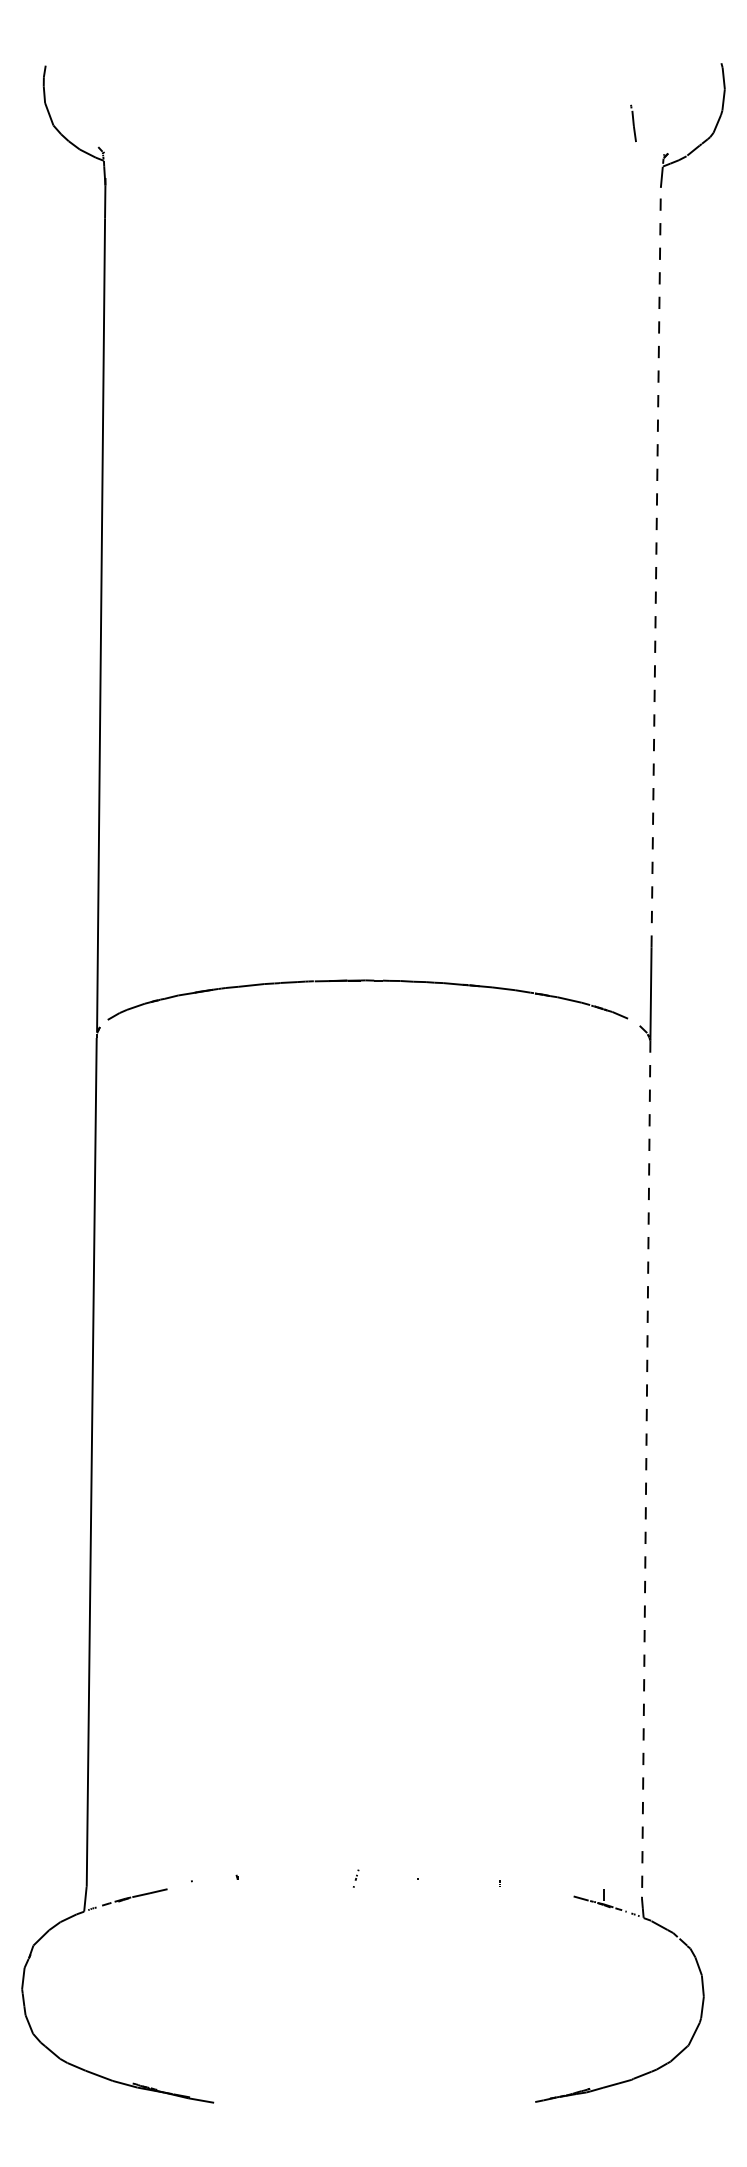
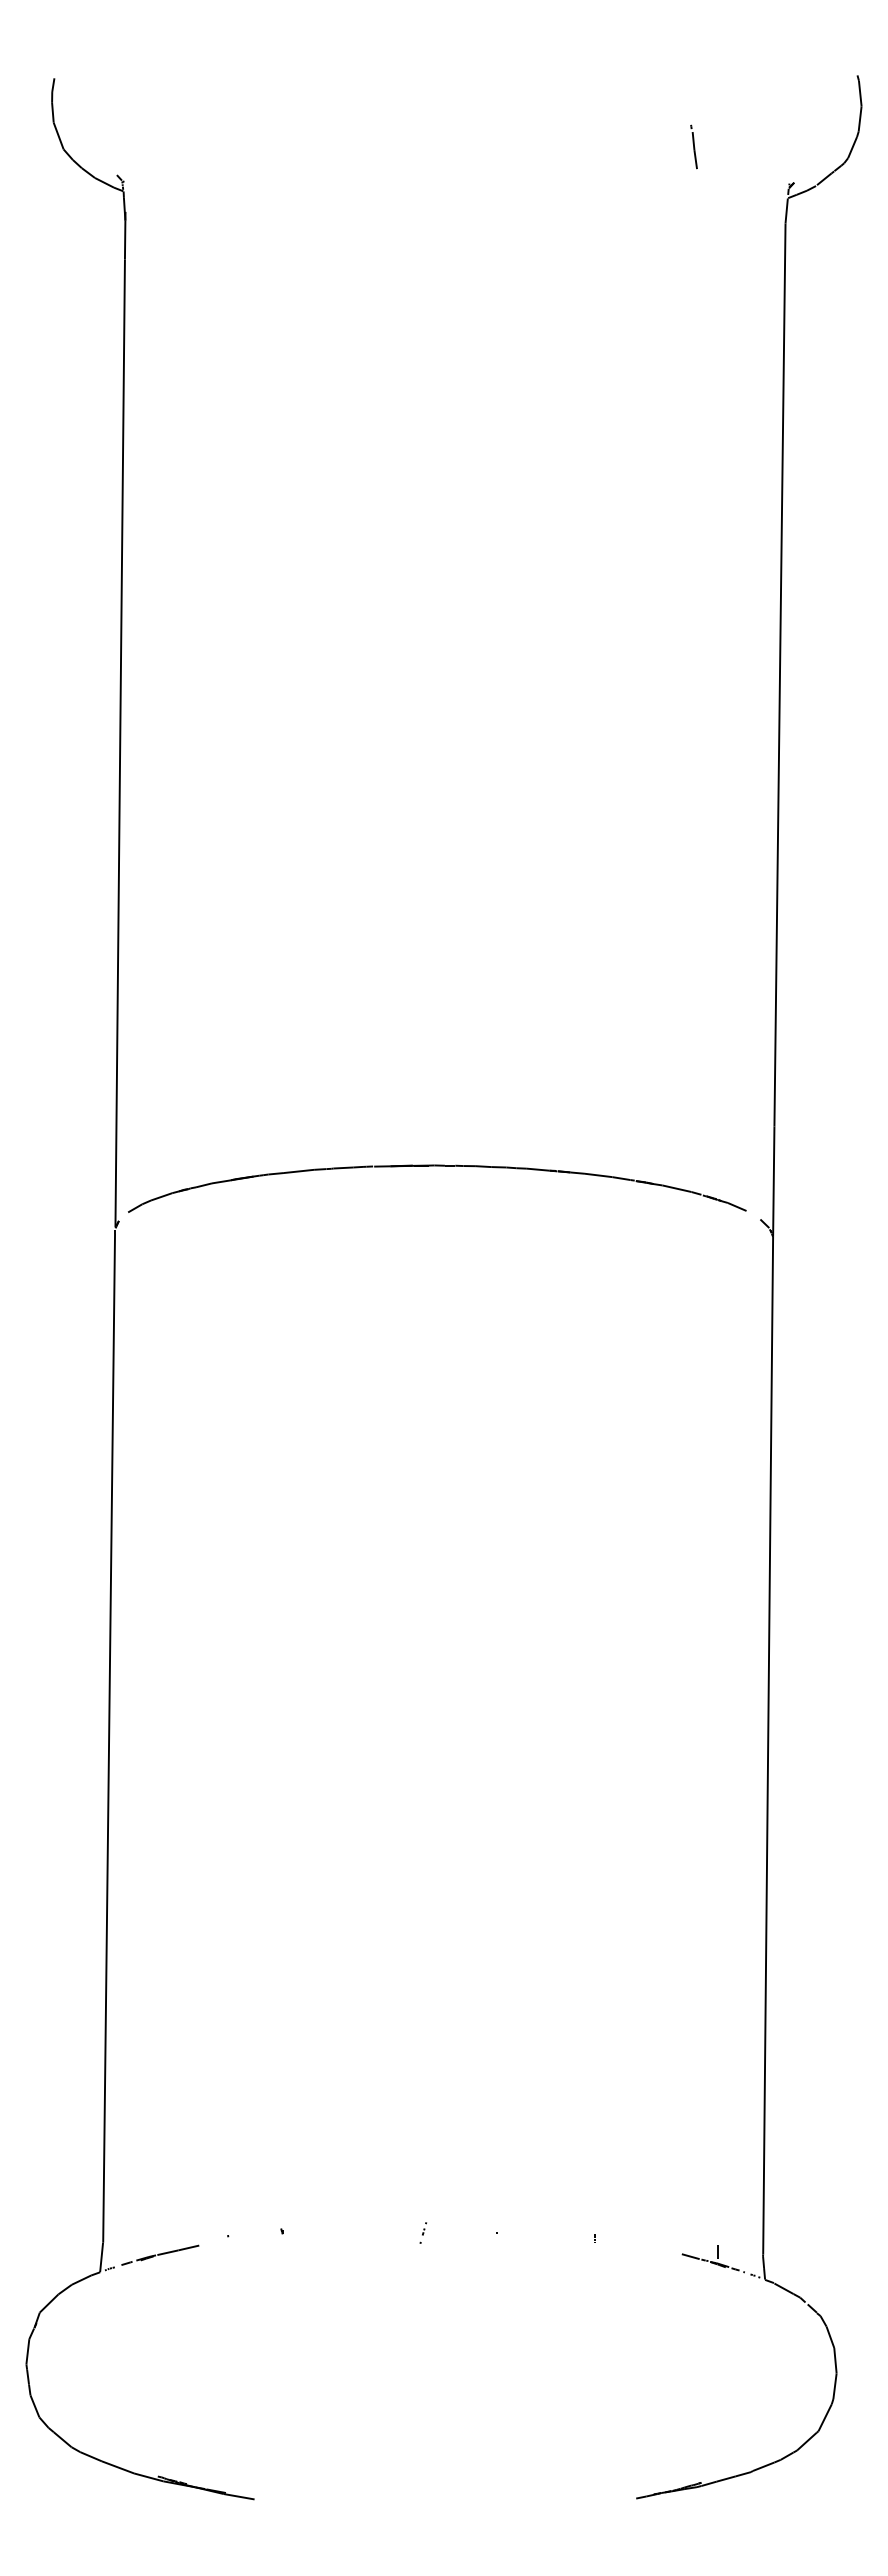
line: (633, 123) -> (693, 146), moved
line: (655, 568) -> (779, 675), dashed -> solid
line: (646, 1468) -> (768, 1745), dashed -> solid

